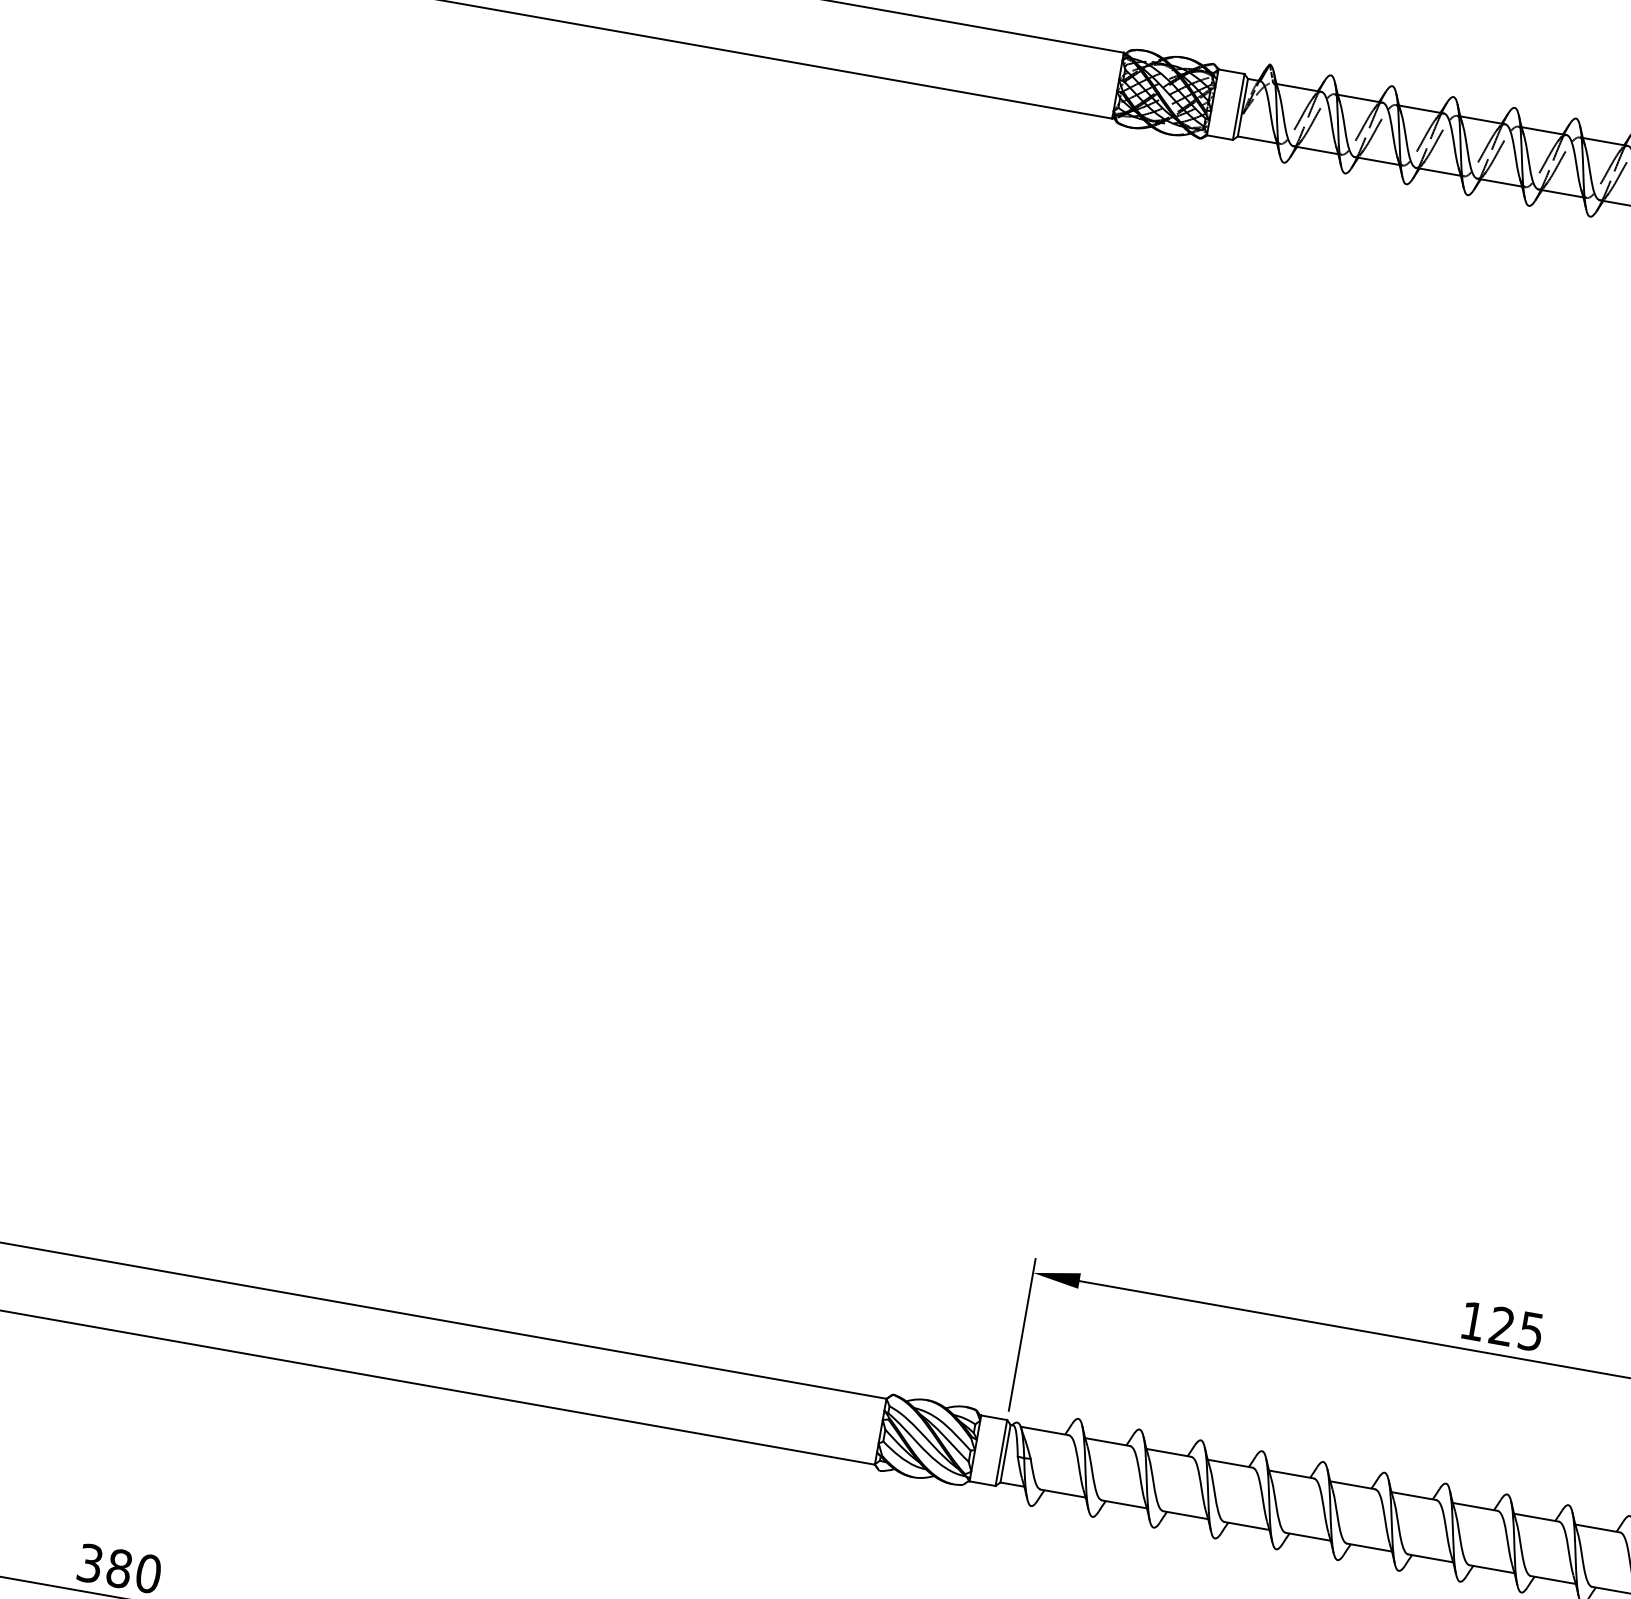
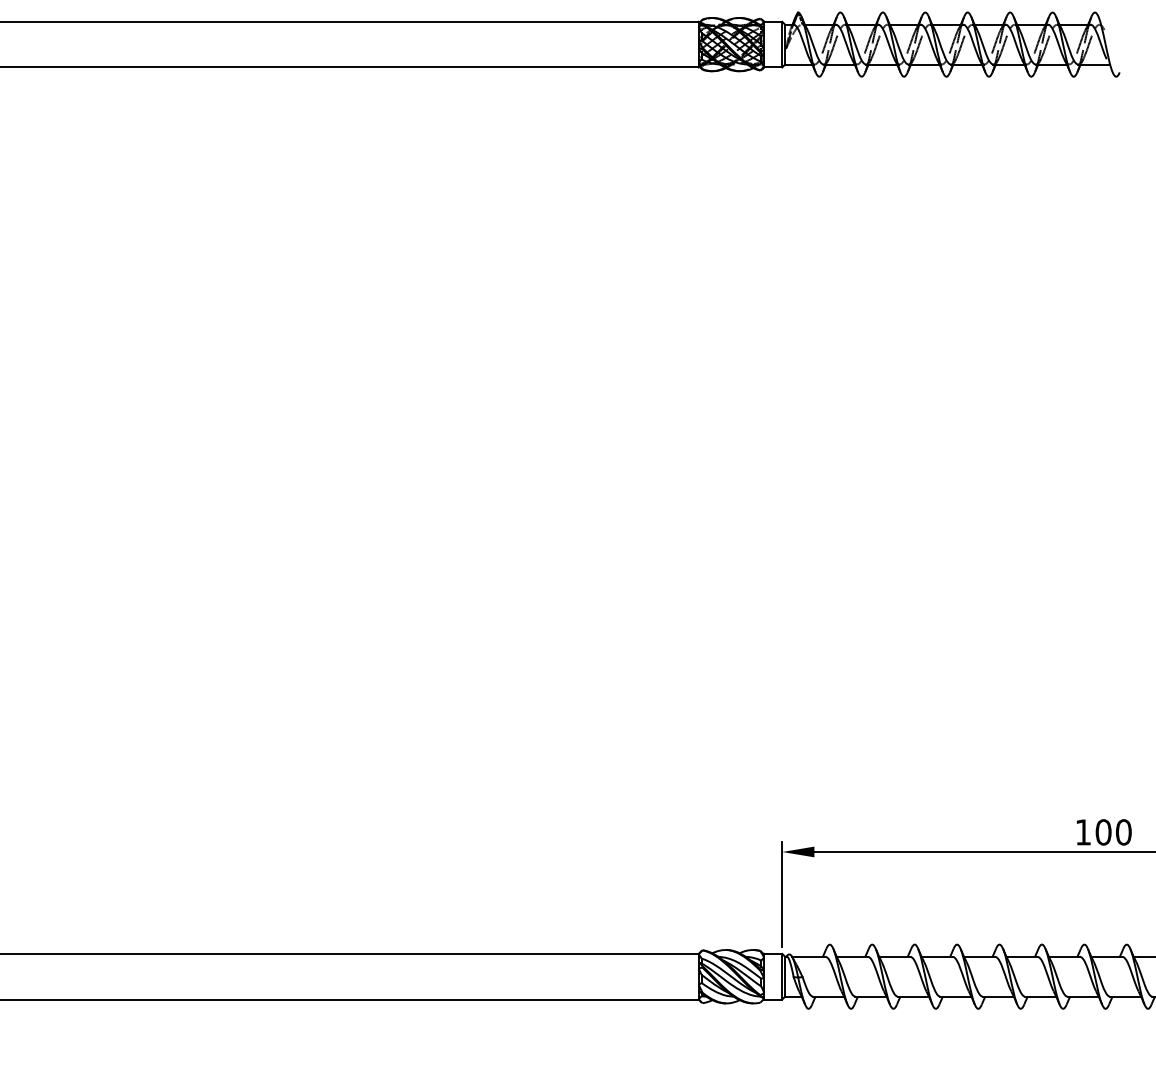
text: (1516, 1329) -> (1113, 832), 125 -> 100

